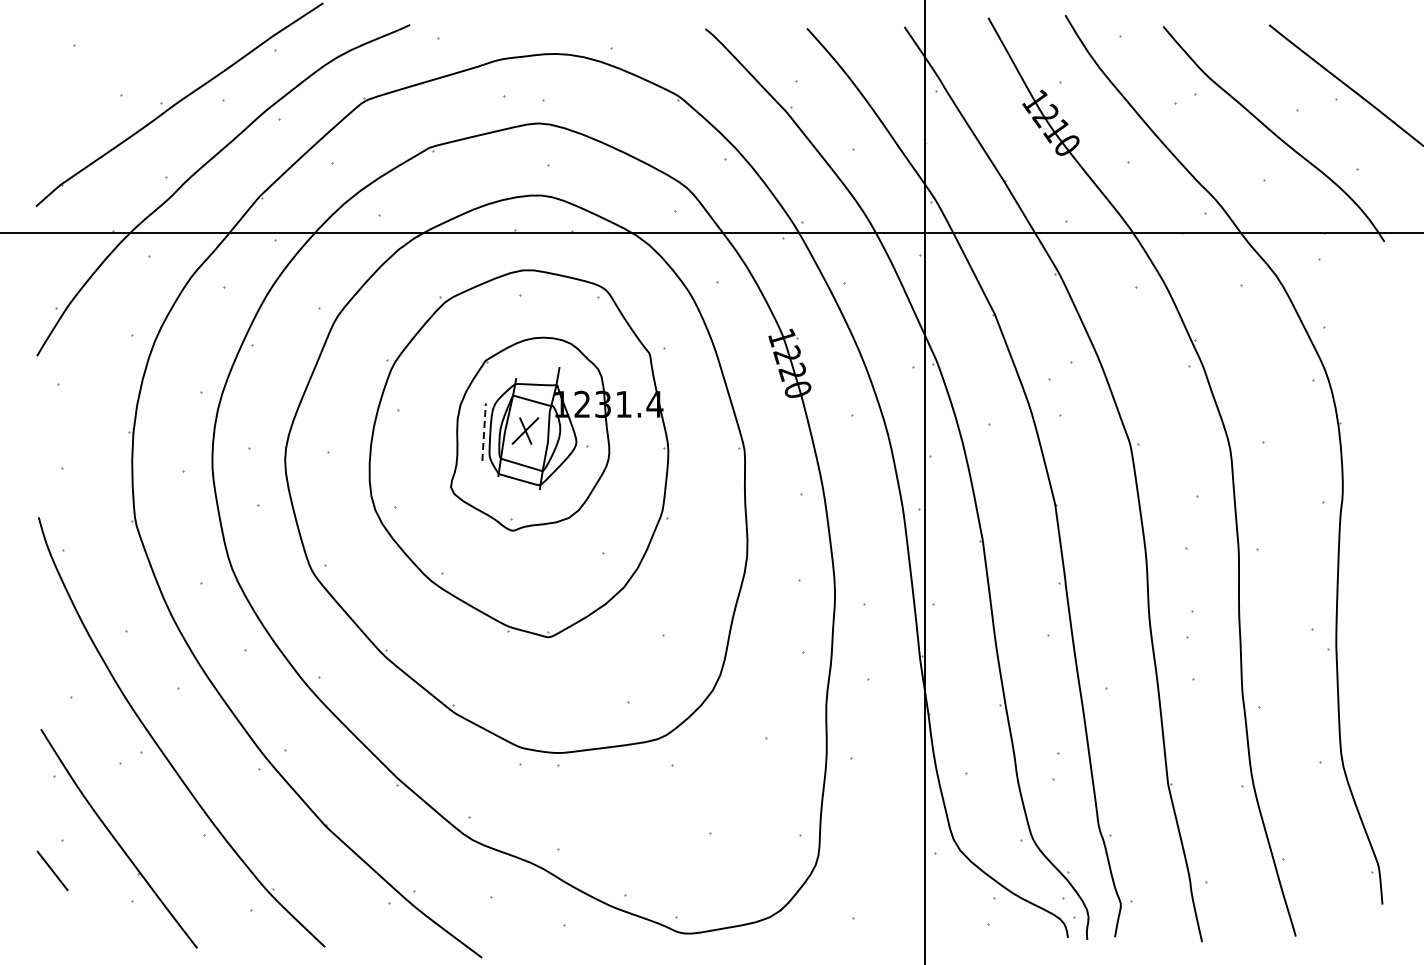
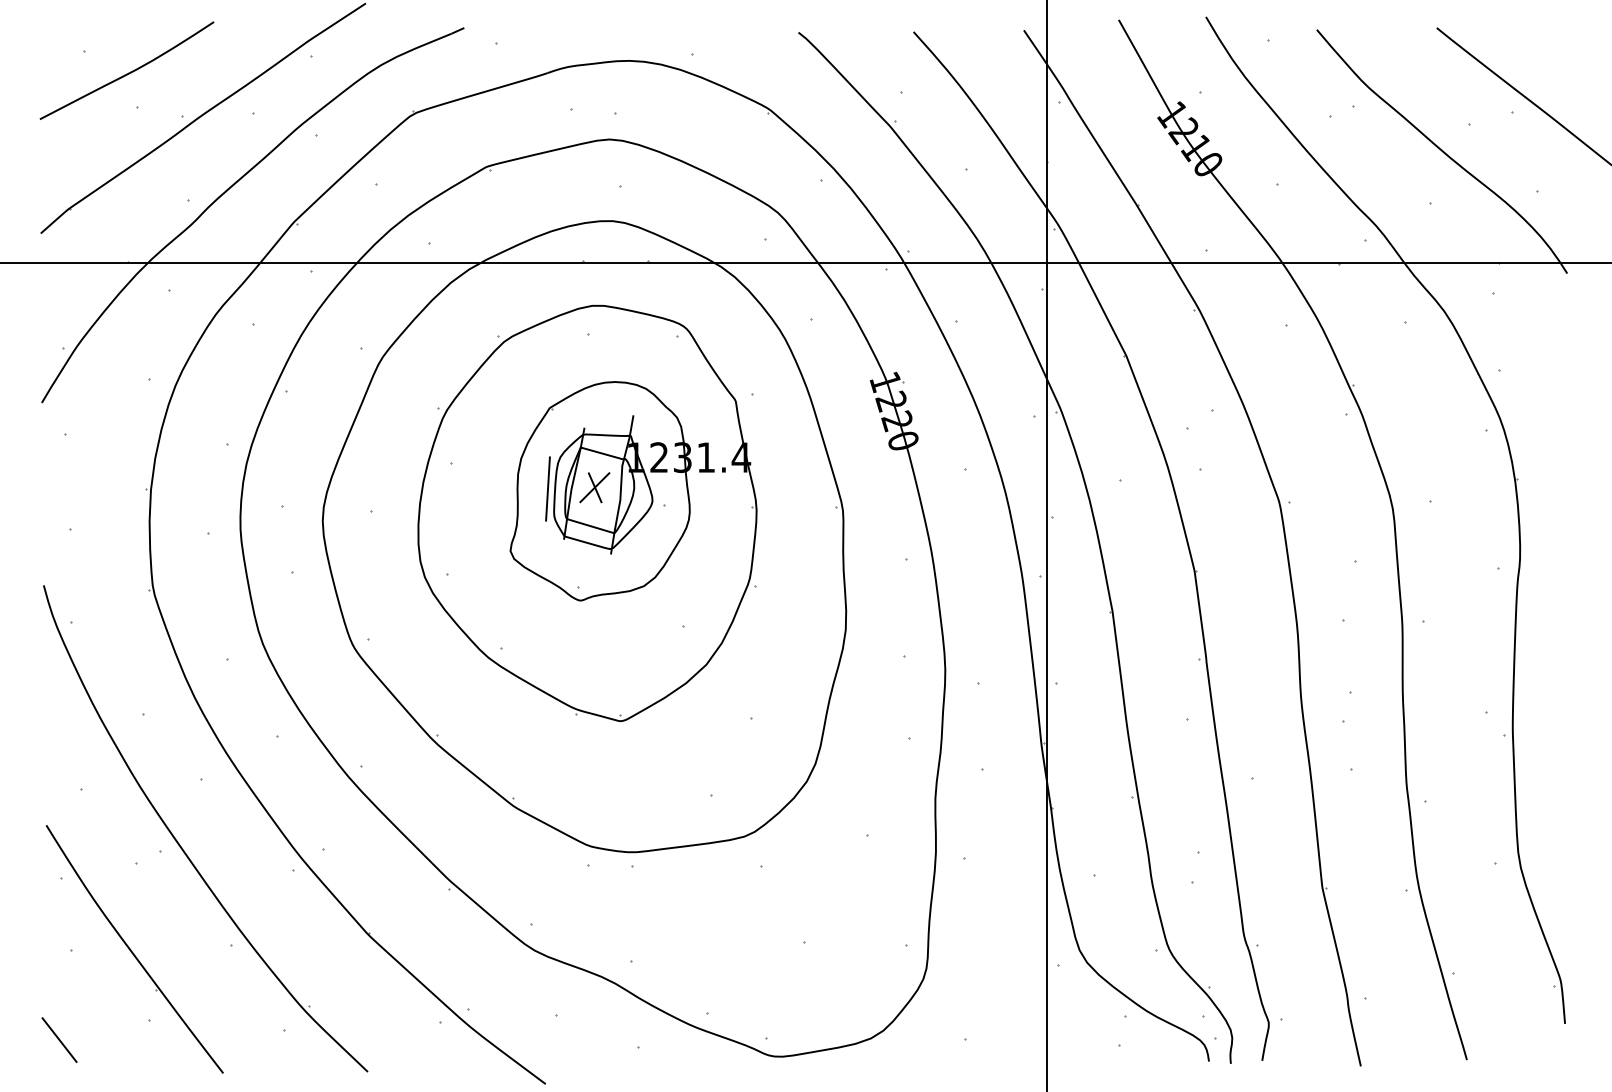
curve: (112, 64) -> (127, 72), added
line: (484, 432) -> (548, 489), dashed -> solid
line: (52, 870) -> (59, 1039), moved

